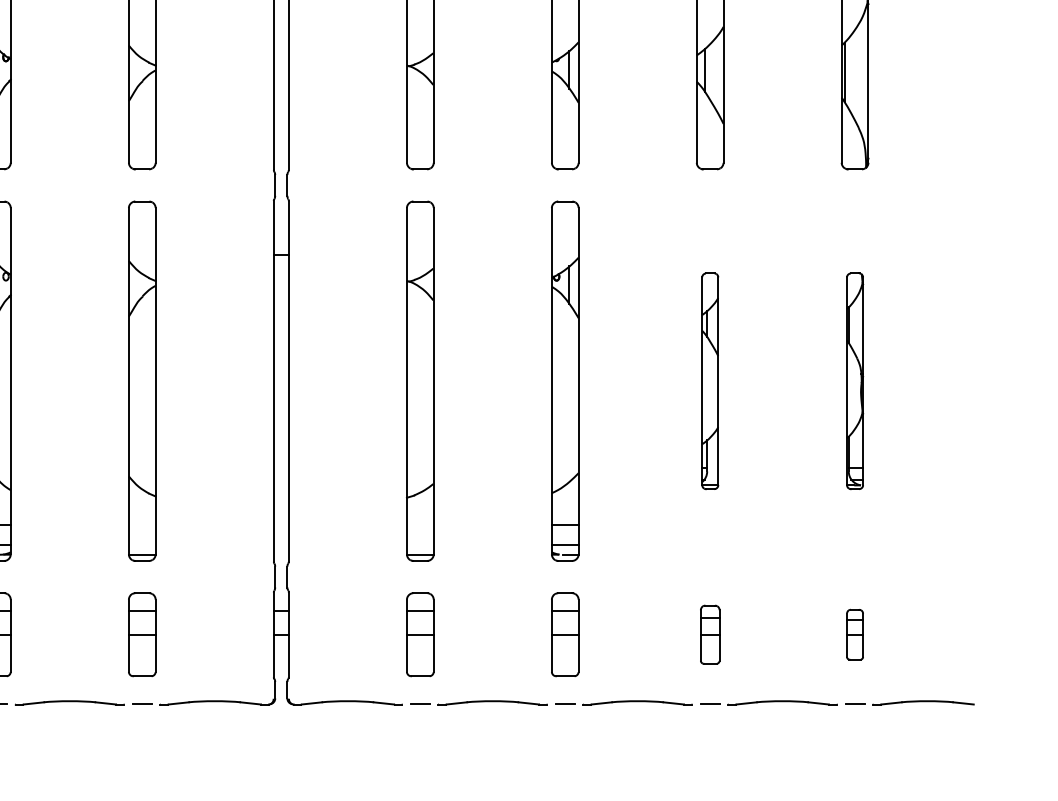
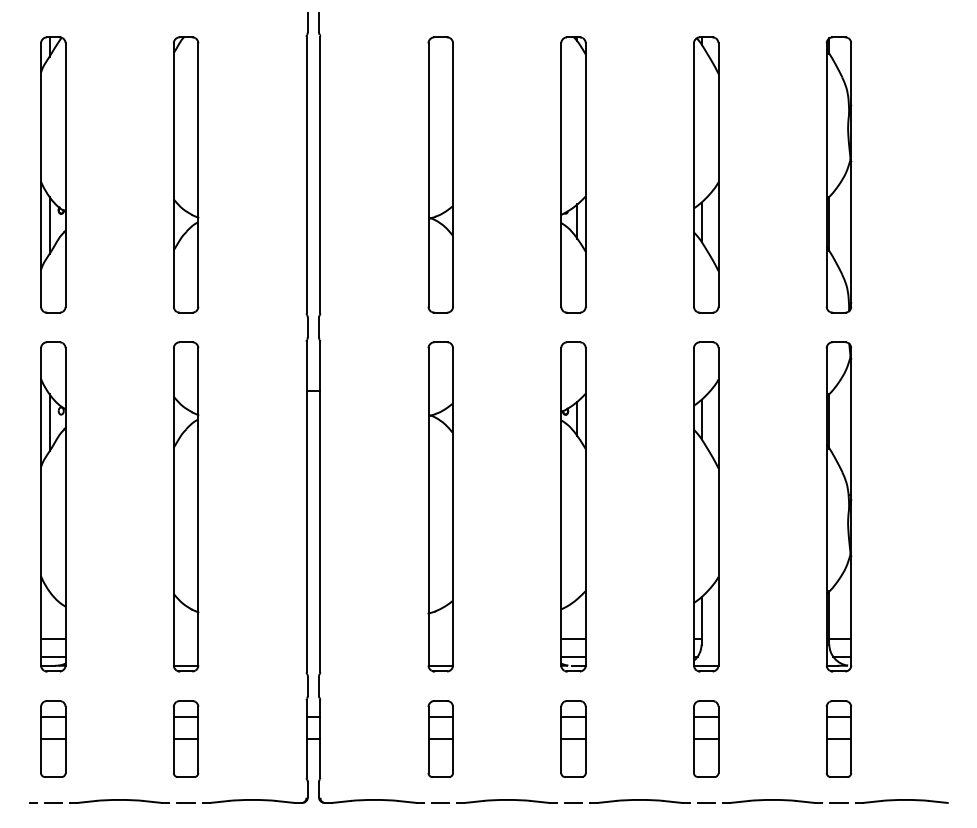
part: (710, 380) -> (706, 506), size x1.67
part: (854, 380) -> (838, 506), size x1.67
part: (710, 634) -> (706, 738), size x1.43
part: (854, 634) -> (838, 738), size x1.67

